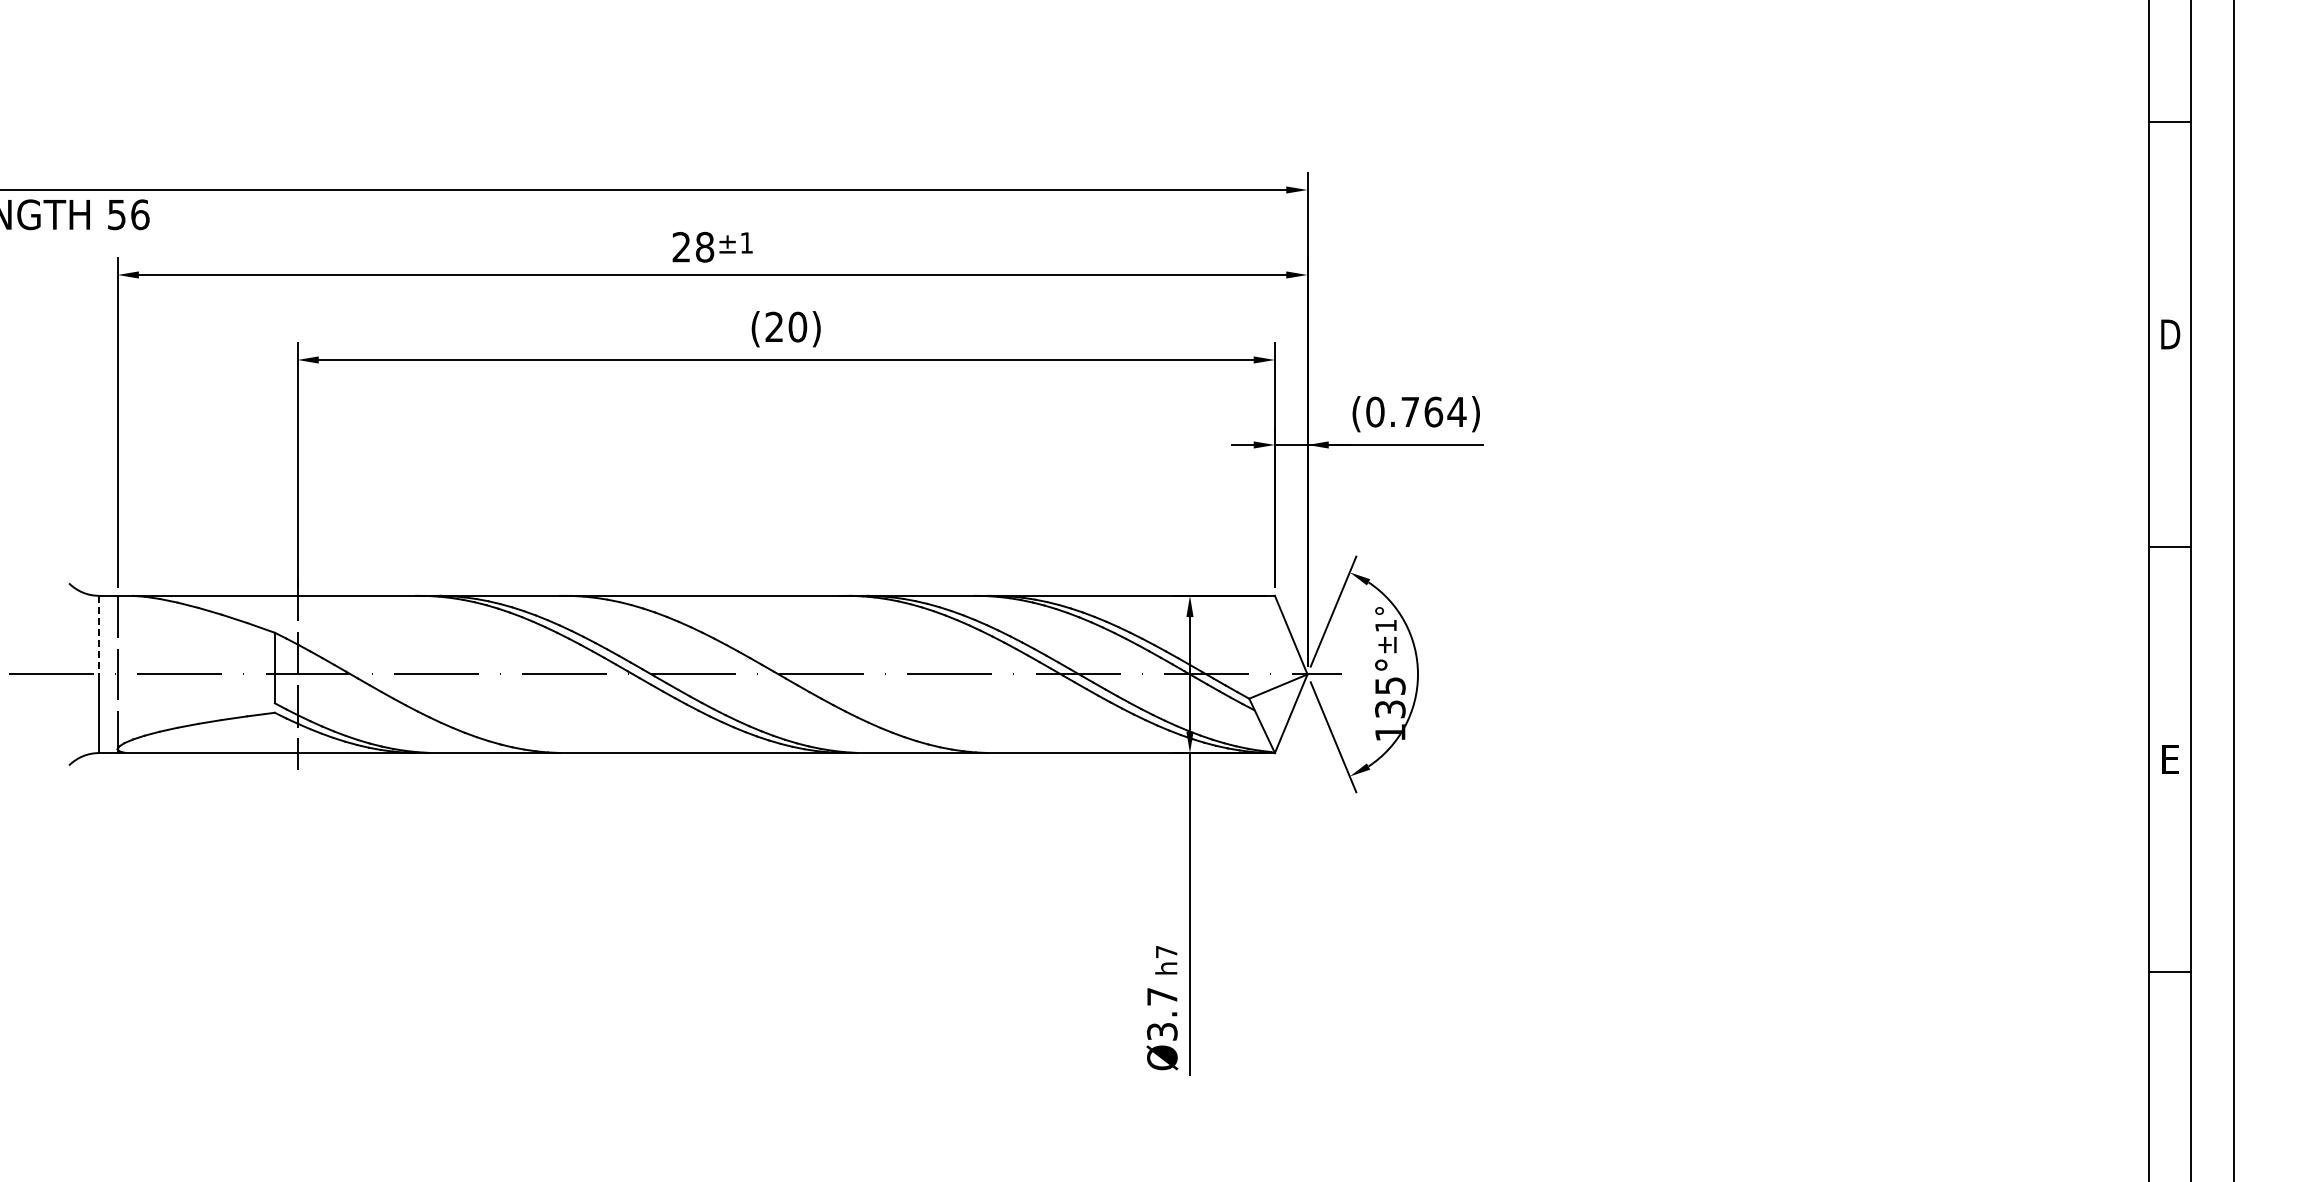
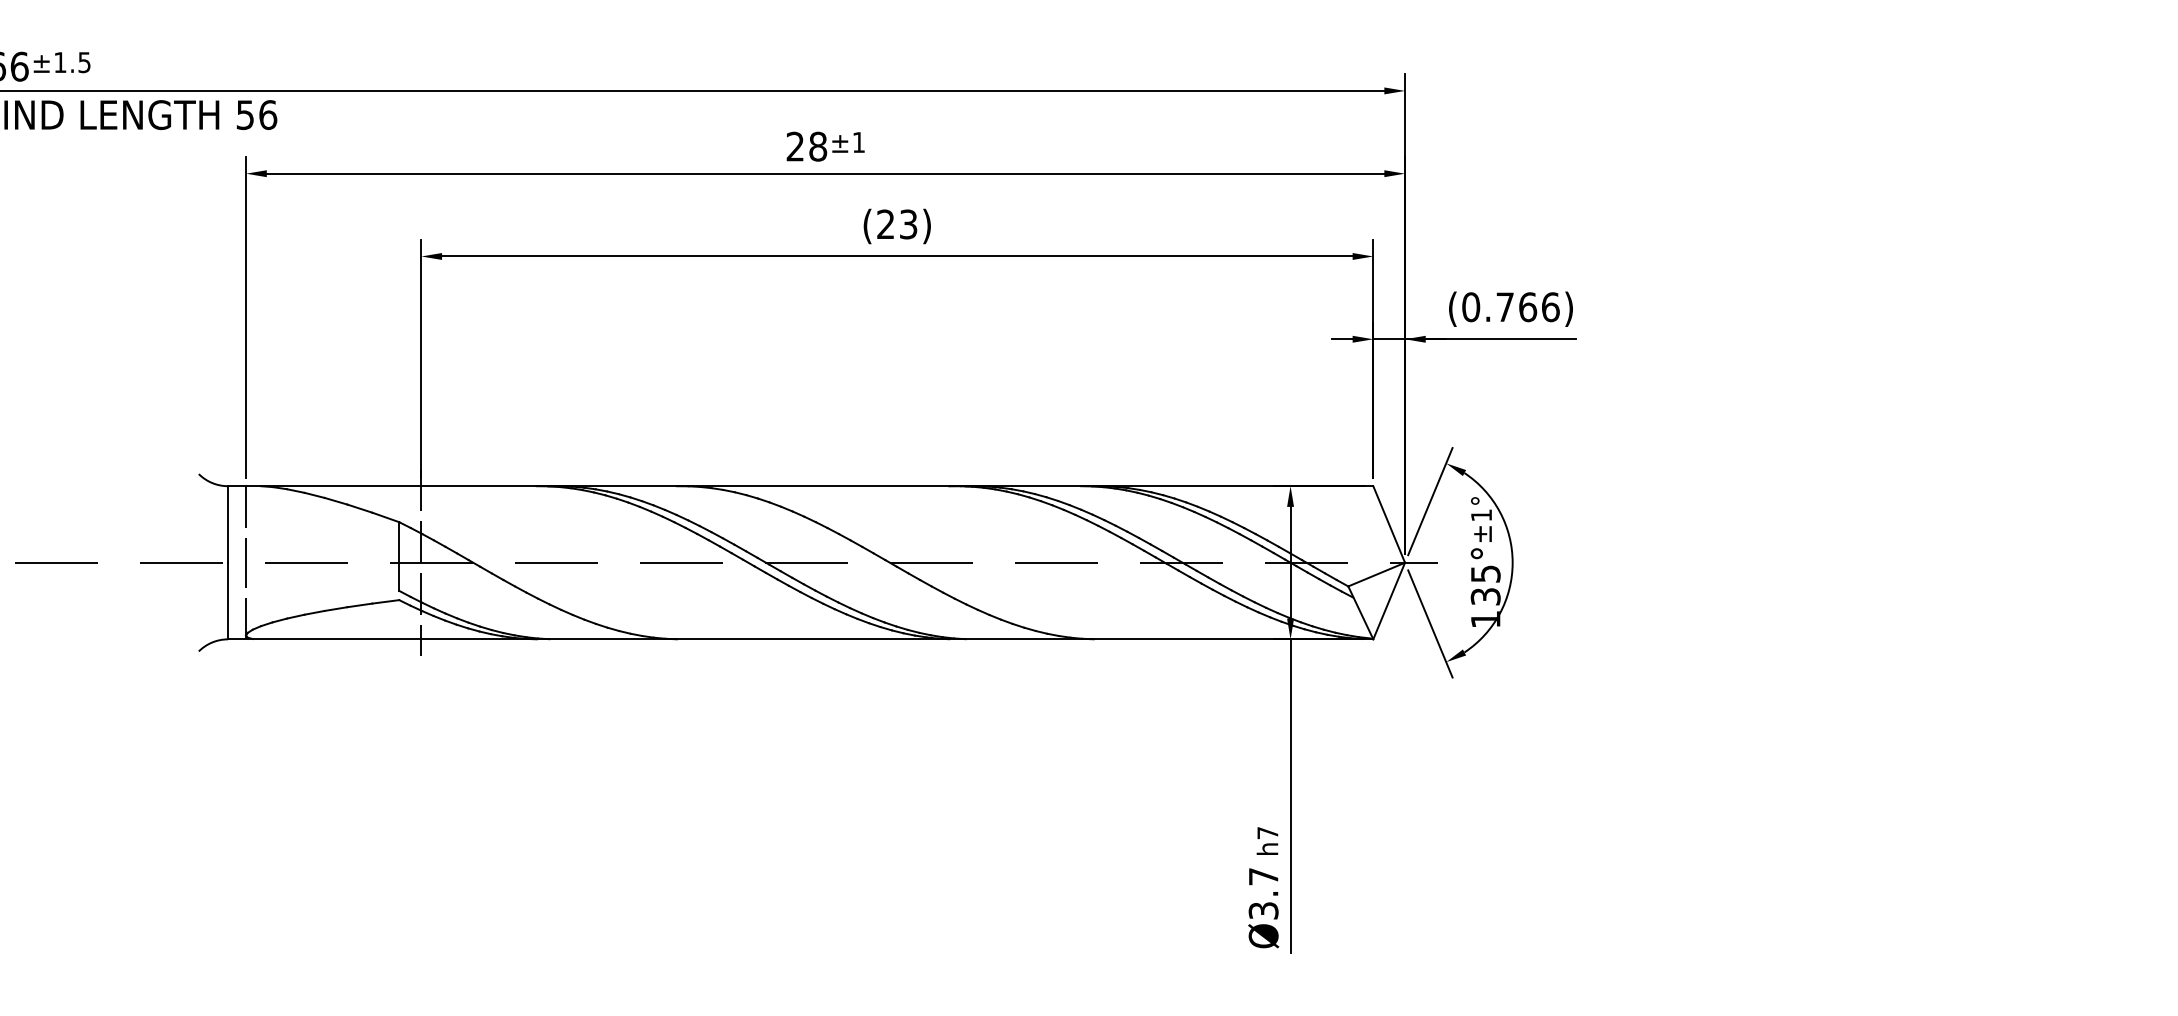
text: (797, 326) -> (908, 223), (20) -> (23)
text: (1456, 411) -> (1550, 306), (0.764) -> (0.766)
line: (99, 635) -> (228, 524), dashed -> solid

